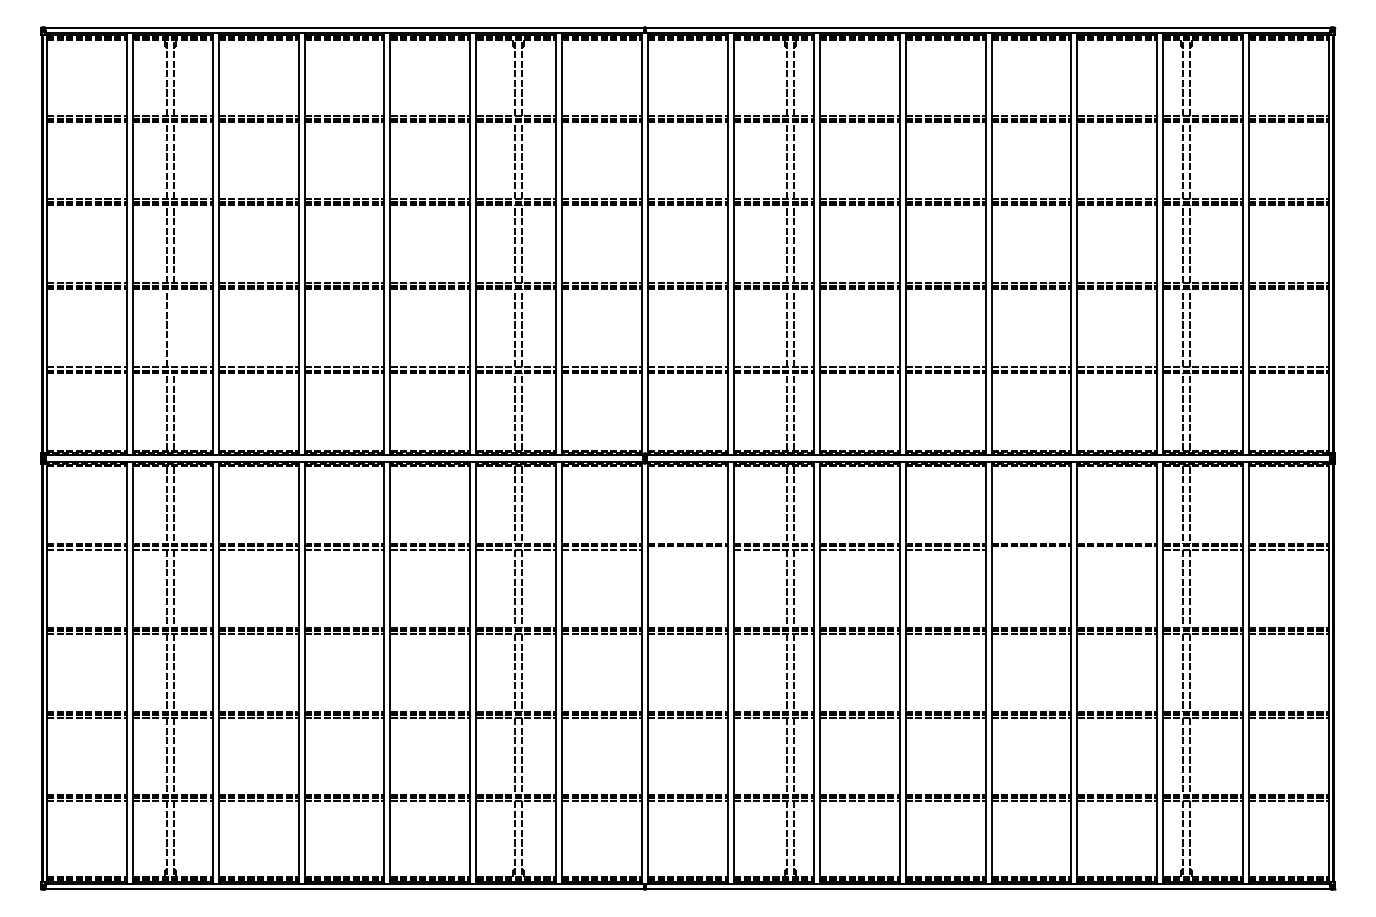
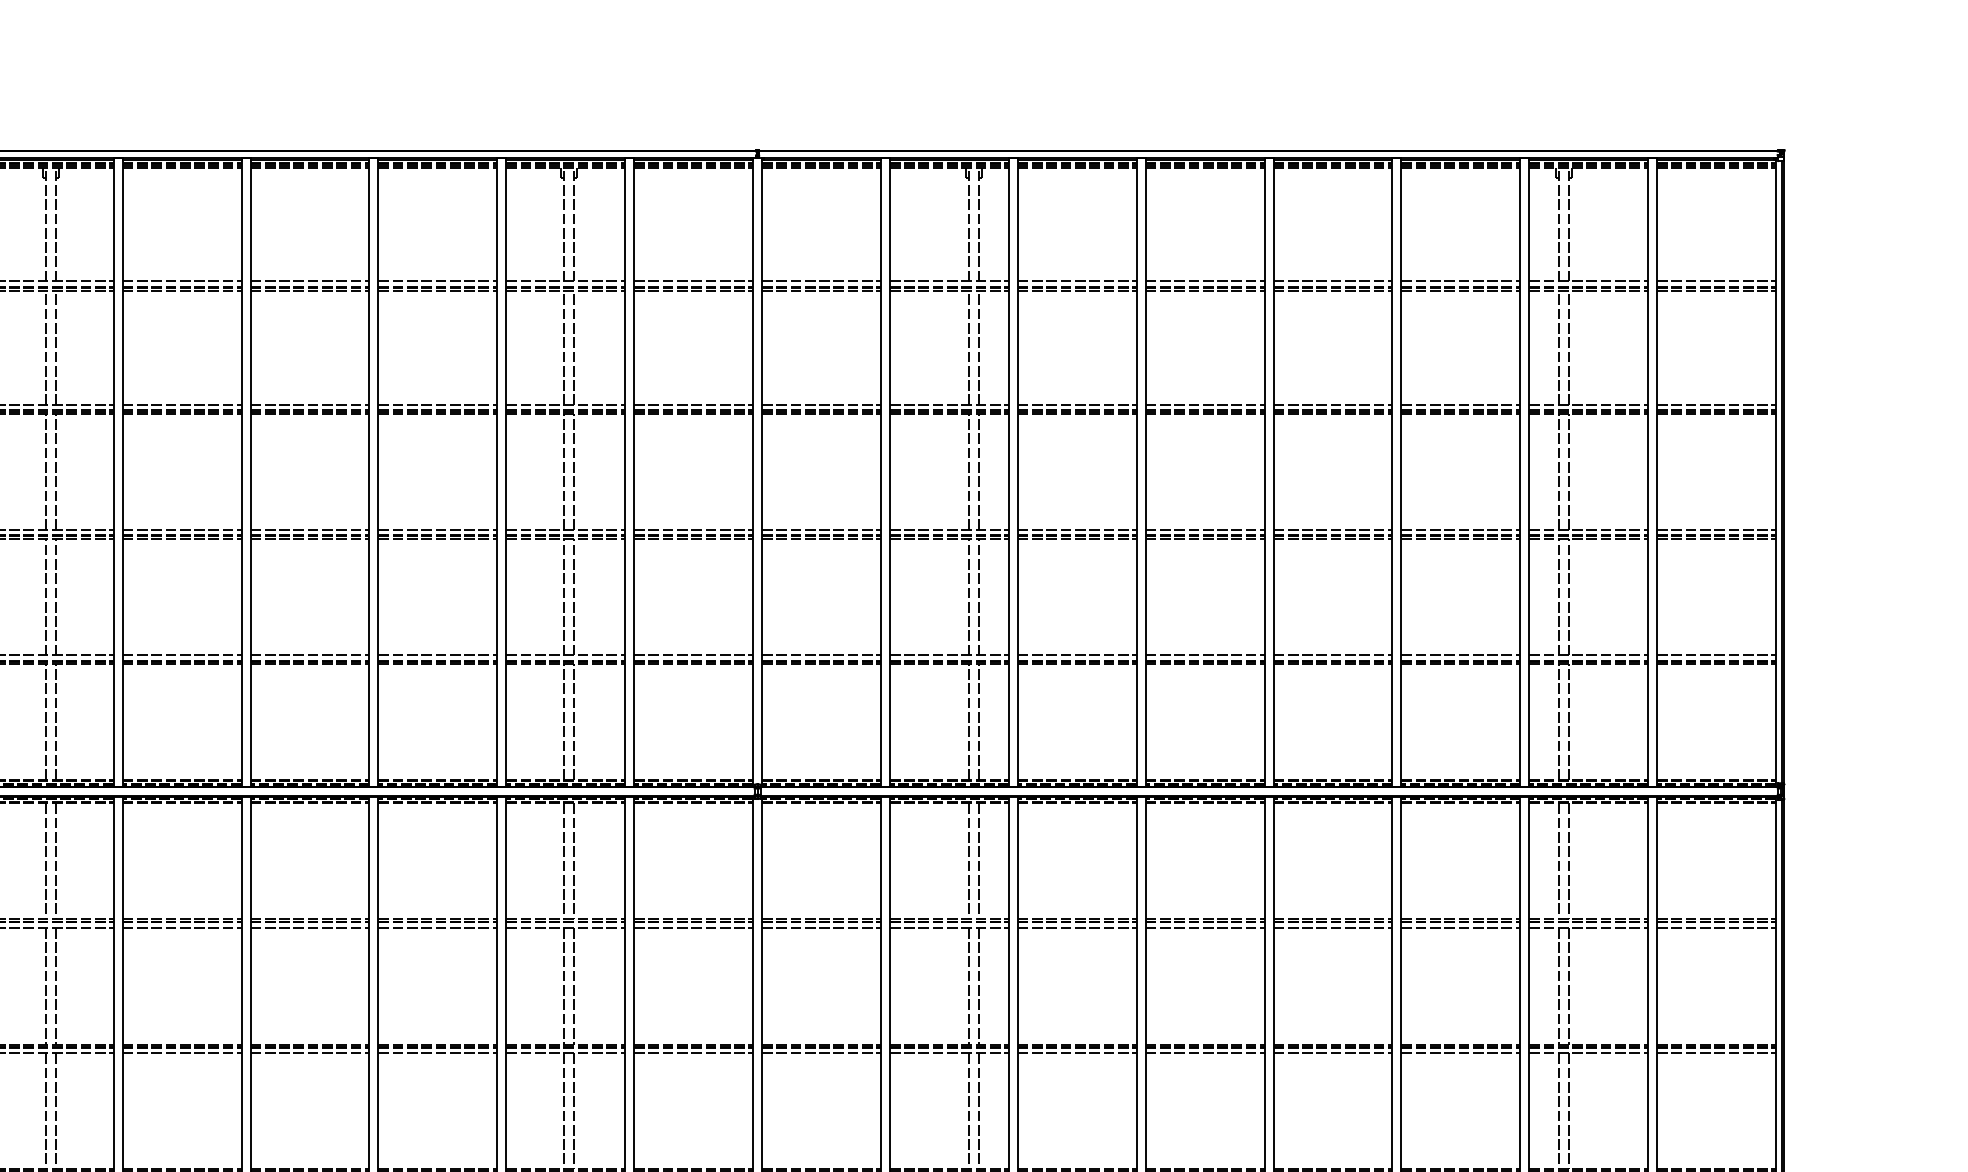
line: (173, 327) -> (55, 596), added
line: (687, 549) -> (820, 927), added
line: (1031, 549) -> (1332, 927), added
line: (1117, 549) -> (1461, 927), added

